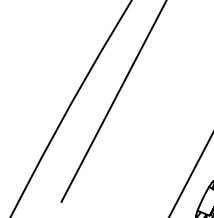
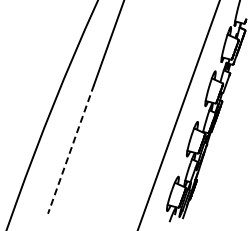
line: (96, 133) -> (70, 149), solid -> dashed

